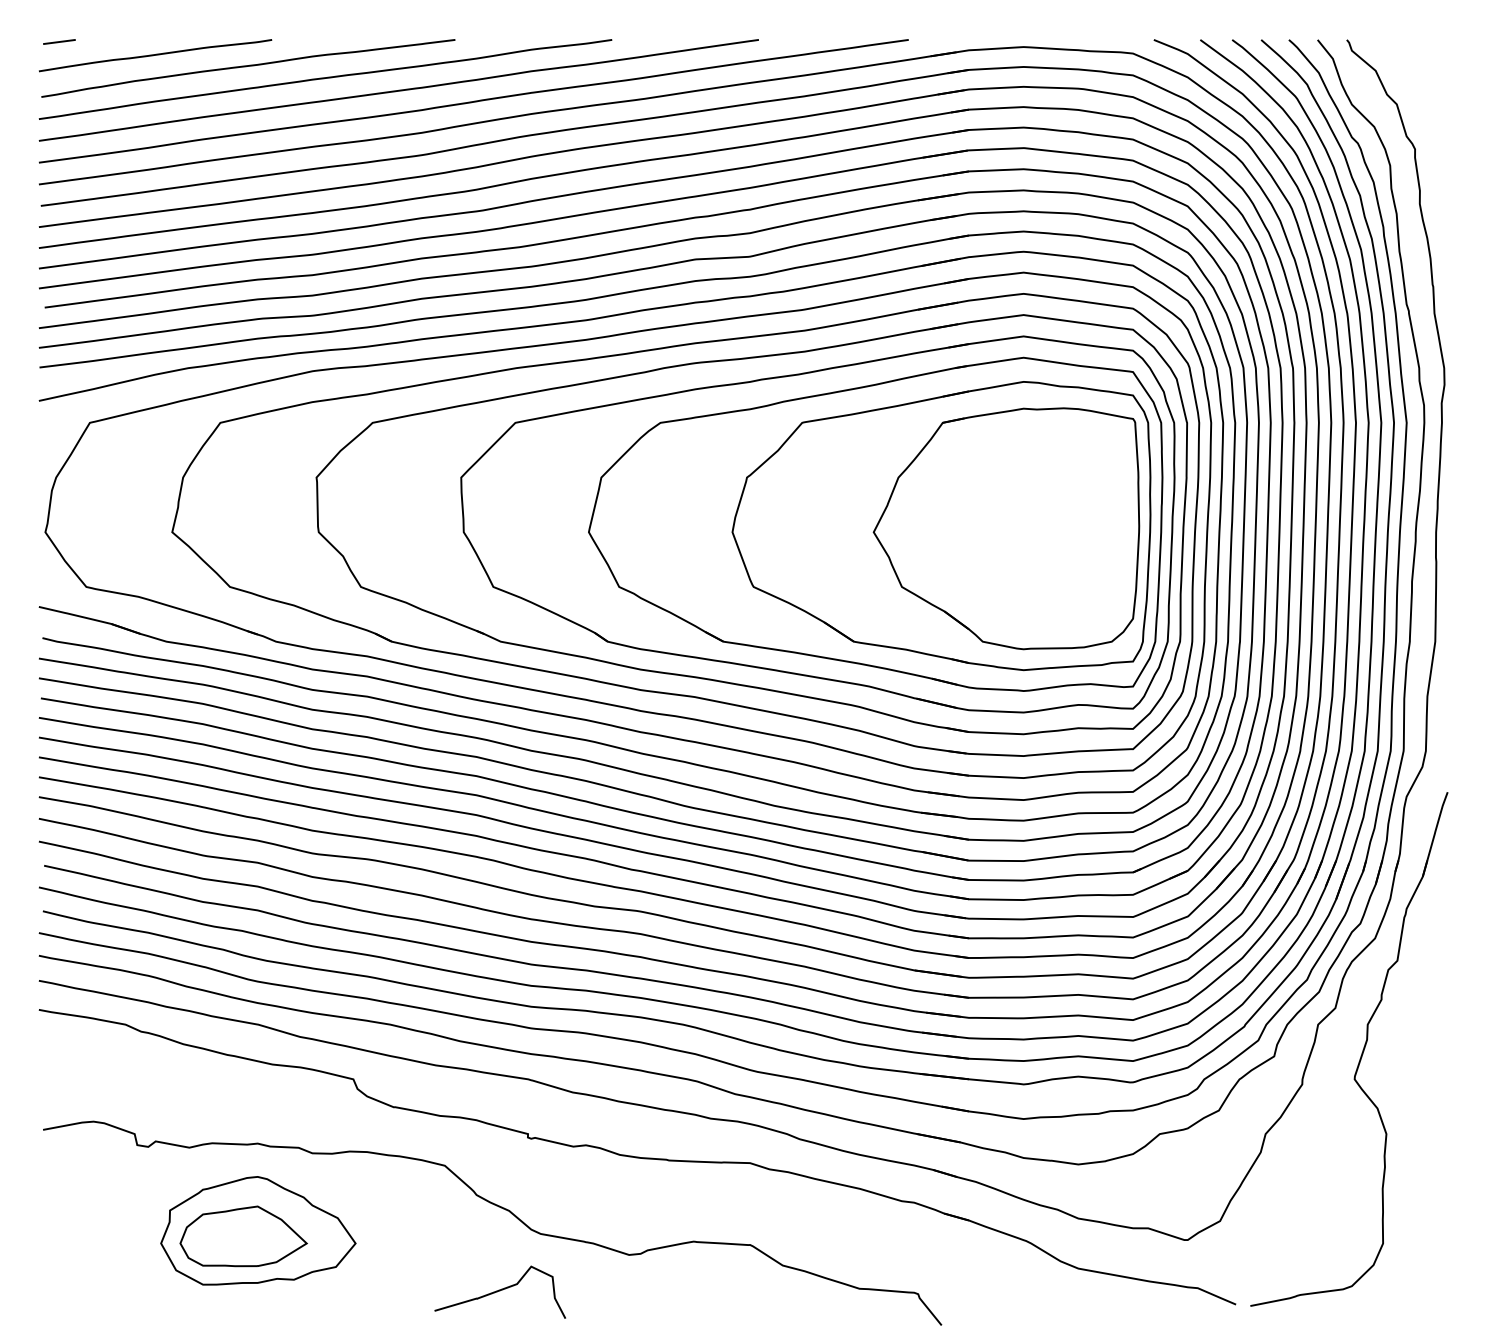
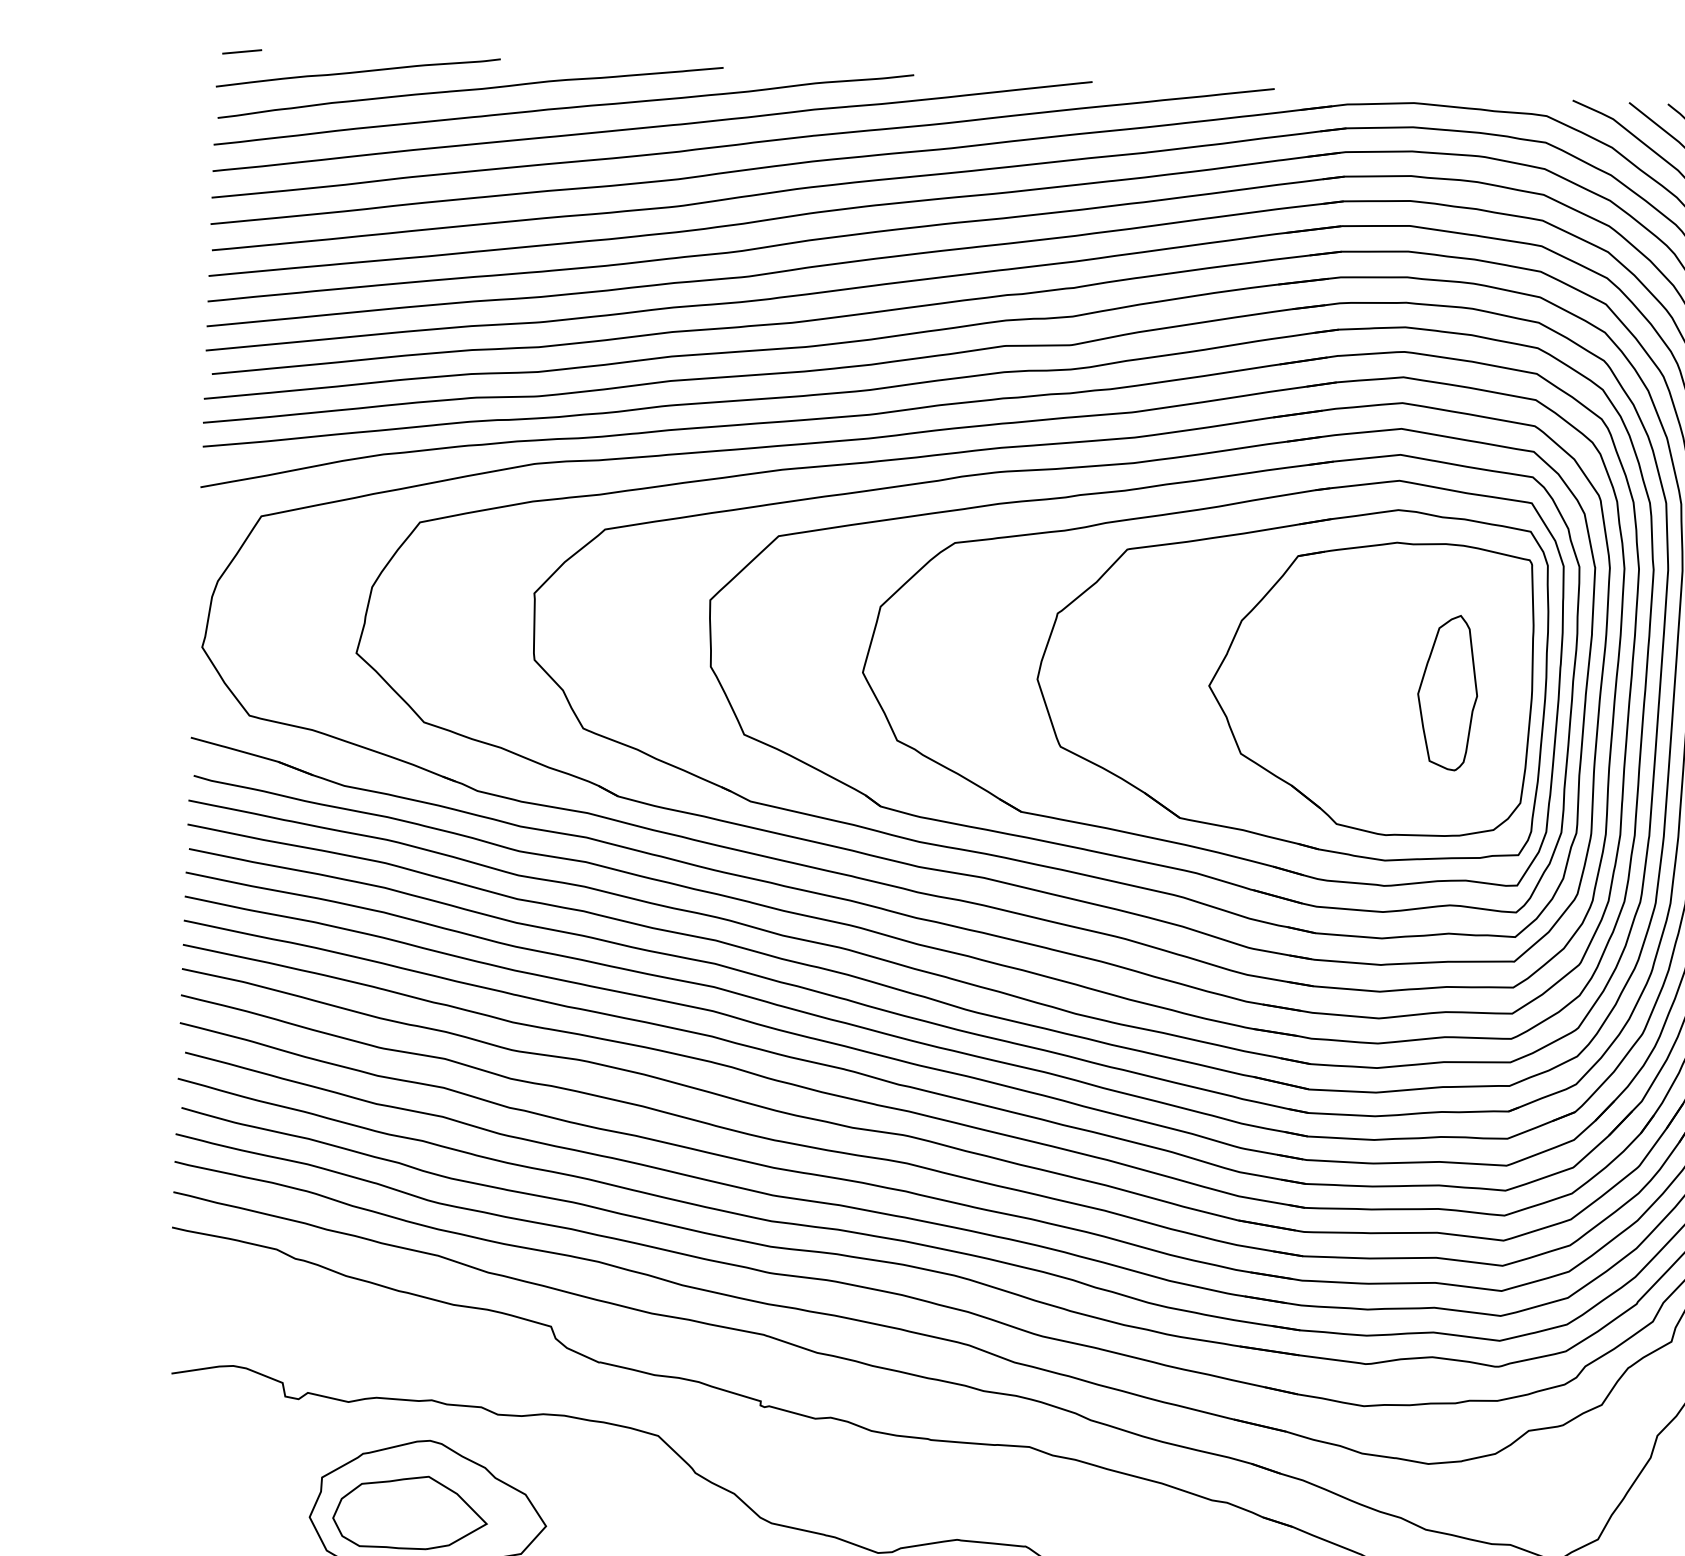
part: (1069, 529) -> (1447, 691), added

